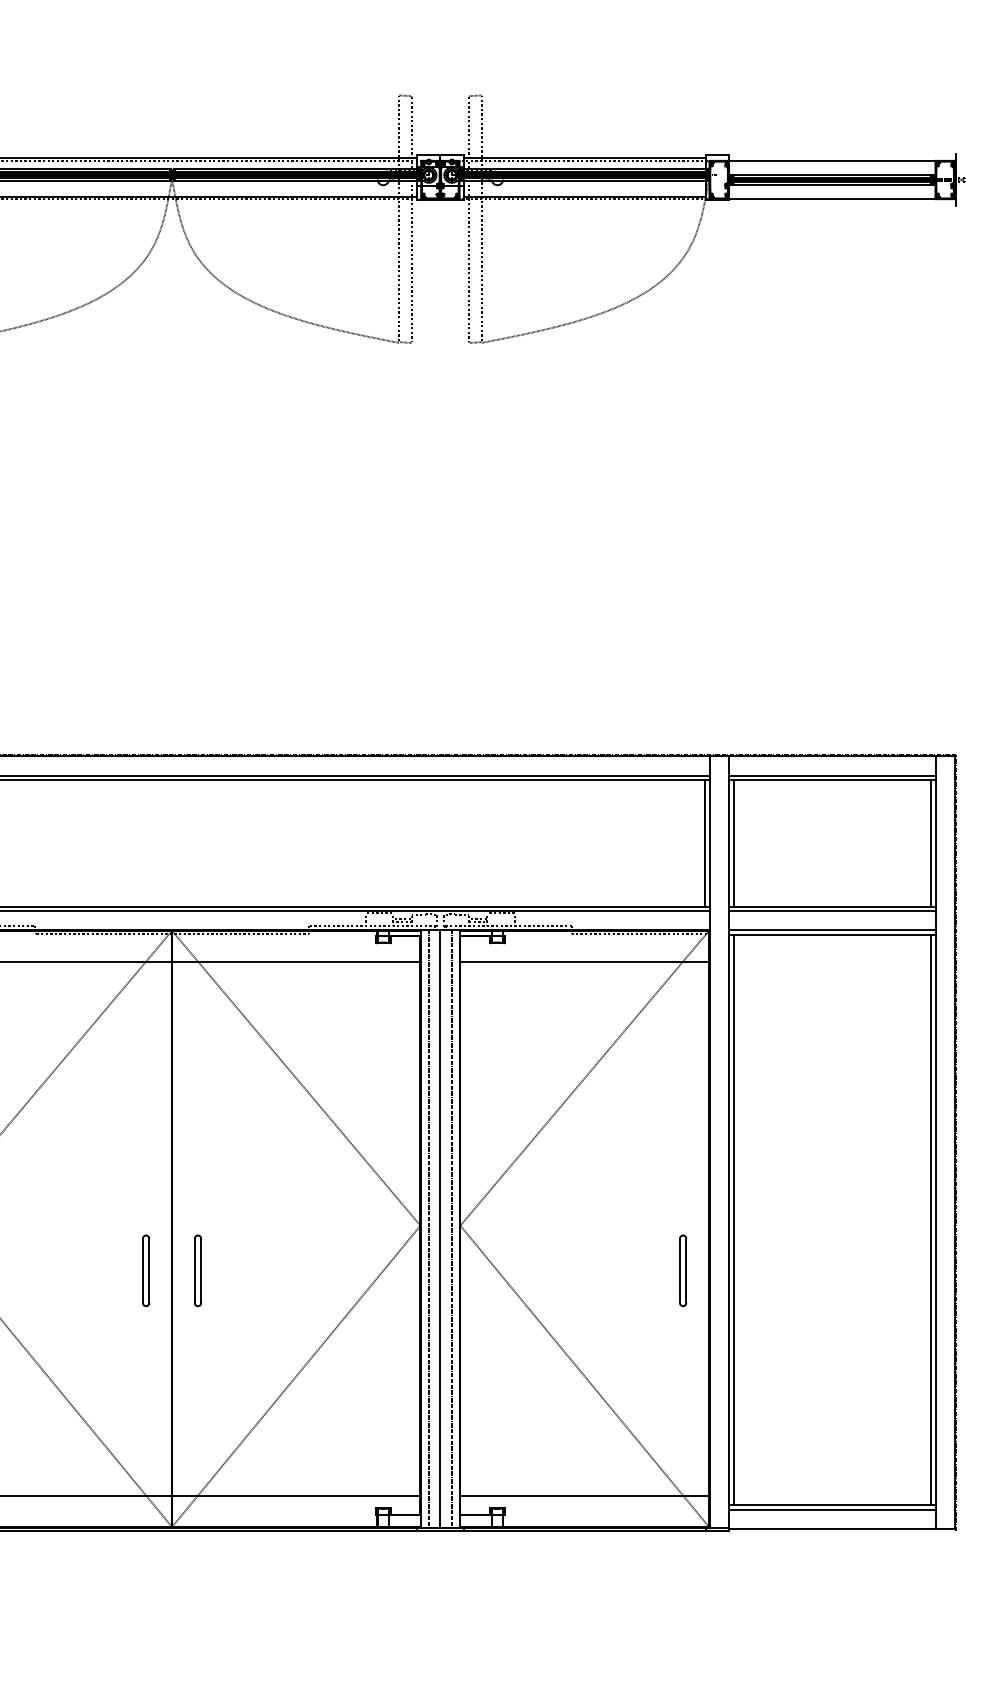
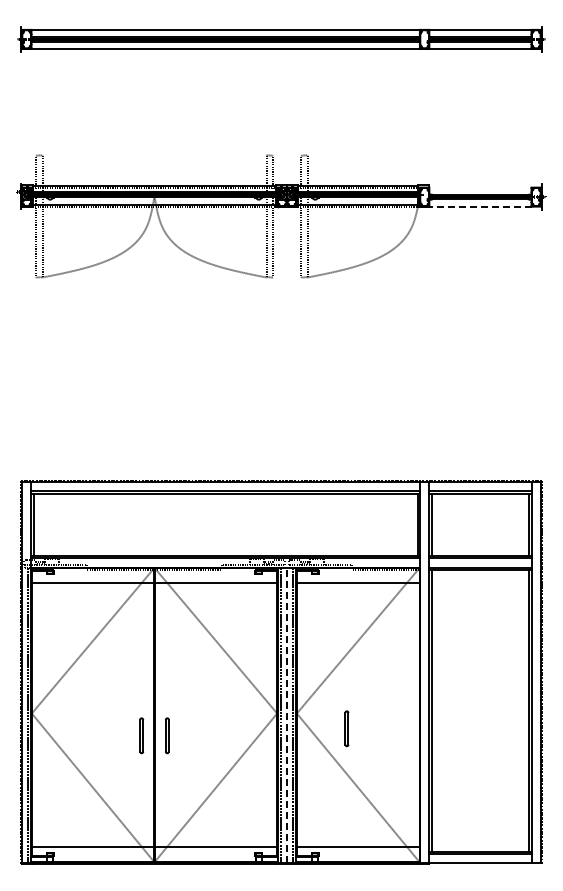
line: (832, 160) -> (480, 187), removed
line: (830, 199) -> (479, 206), solid -> dashed
line: (441, 1227) -> (287, 714), solid -> dashed
part: (682, 1270) -> (346, 728), moved

